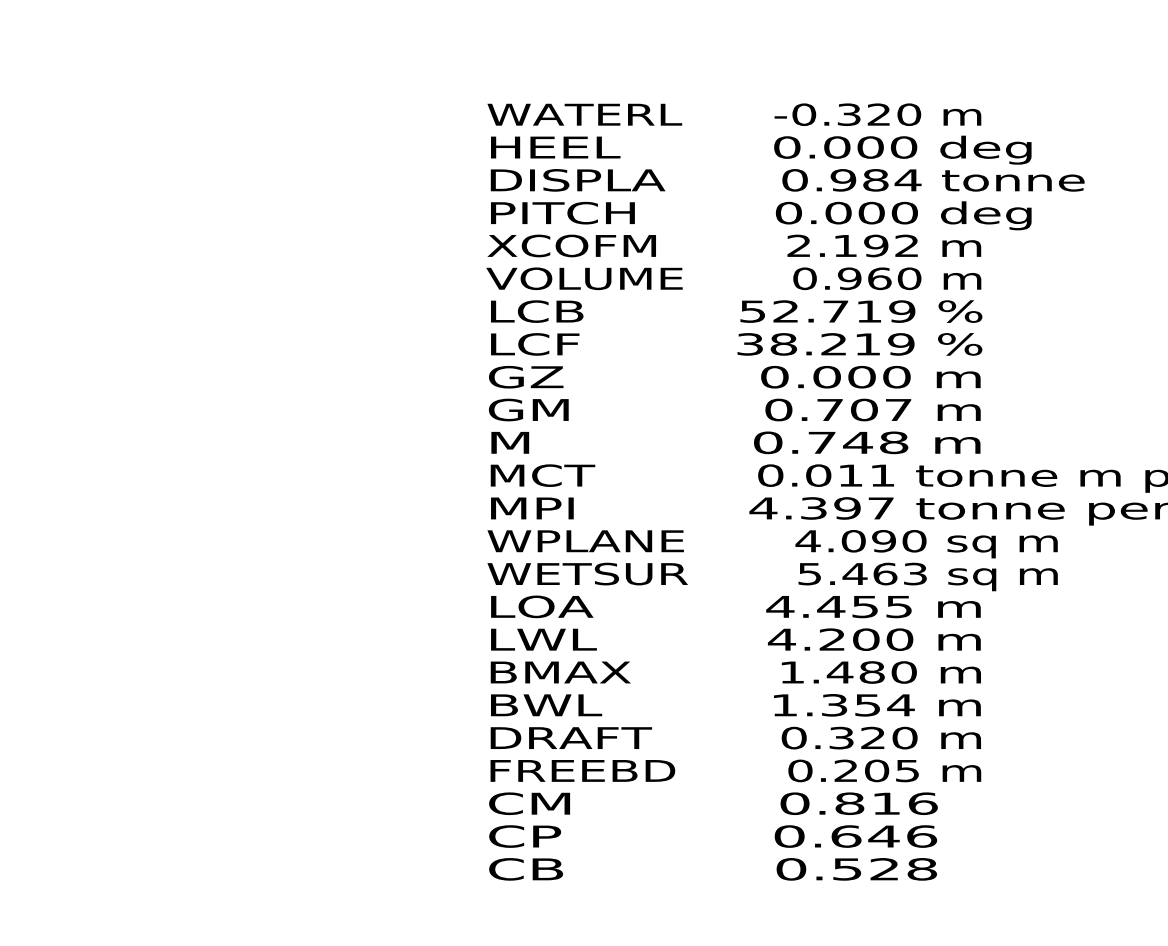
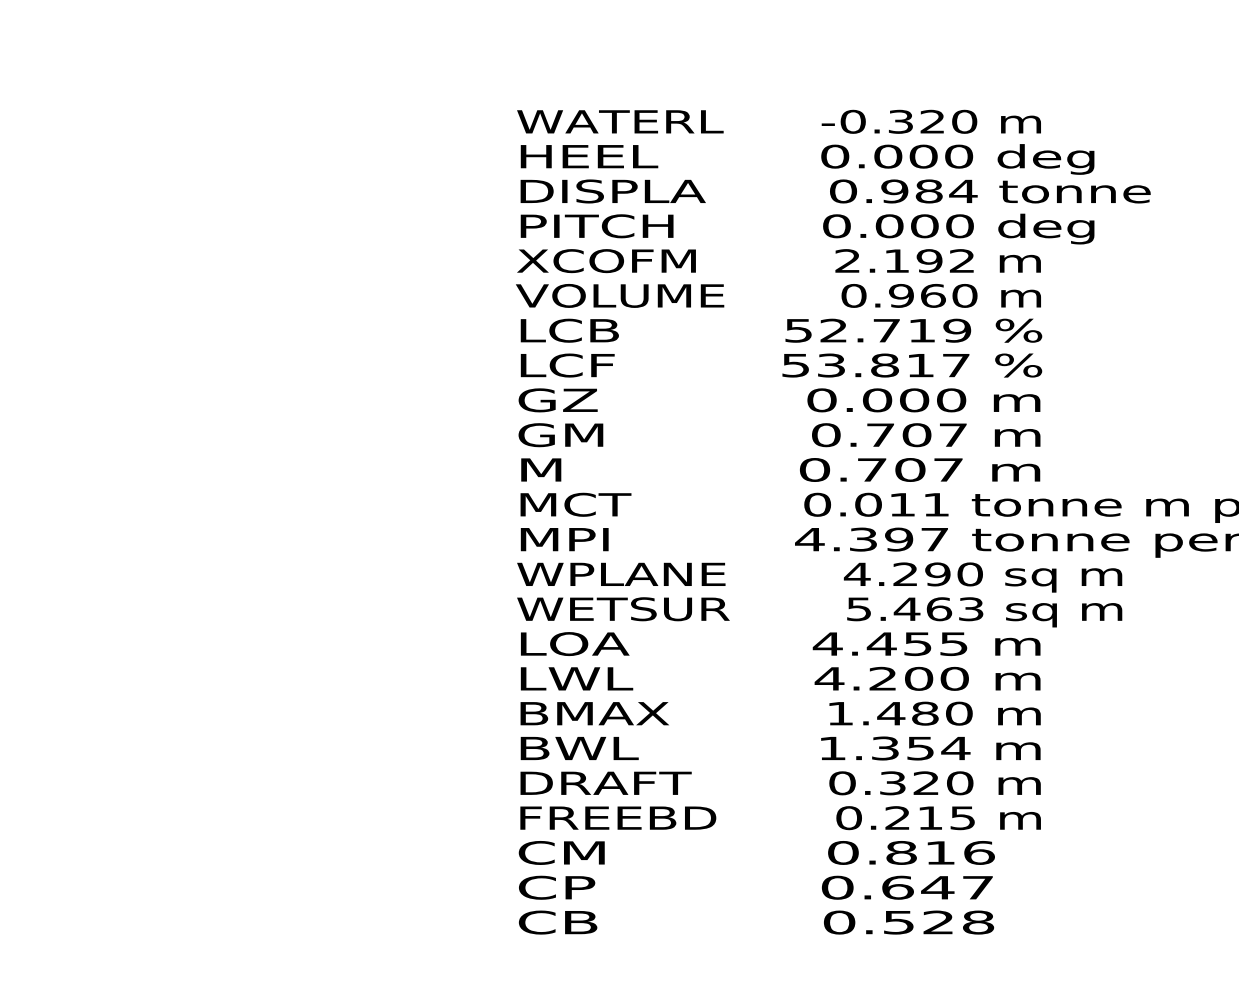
text: (826, 344) -> (876, 365), 38.219 -> 53.817
text: (875, 442) -> (928, 469), 0.748 -> 0.707
text: (853, 541) -> (905, 574), 4.090 -> 4.290
text: (877, 770) -> (930, 817), 0.205 -> 0.215
text: (922, 836) -> (978, 887), 0.646 -> 0.647

